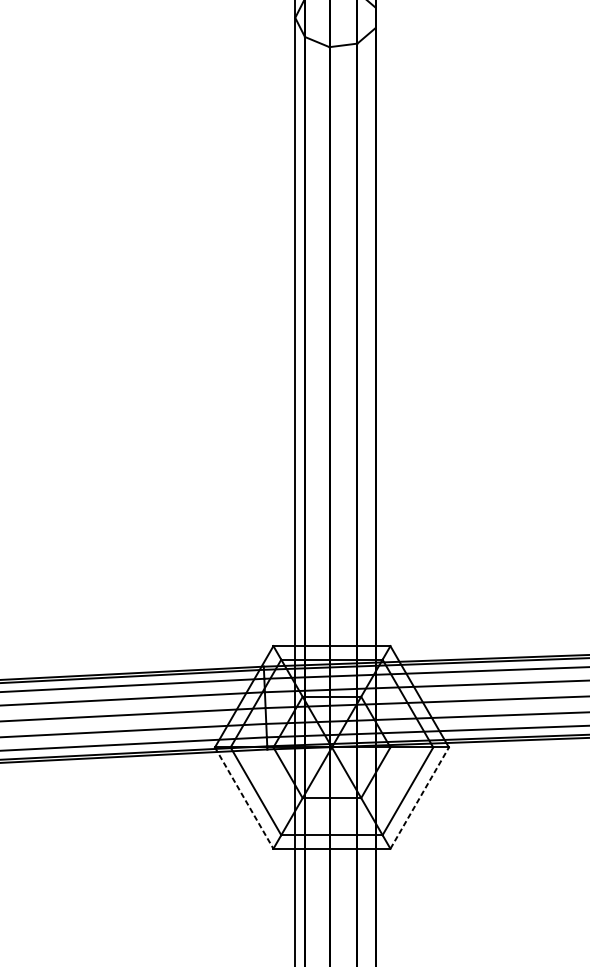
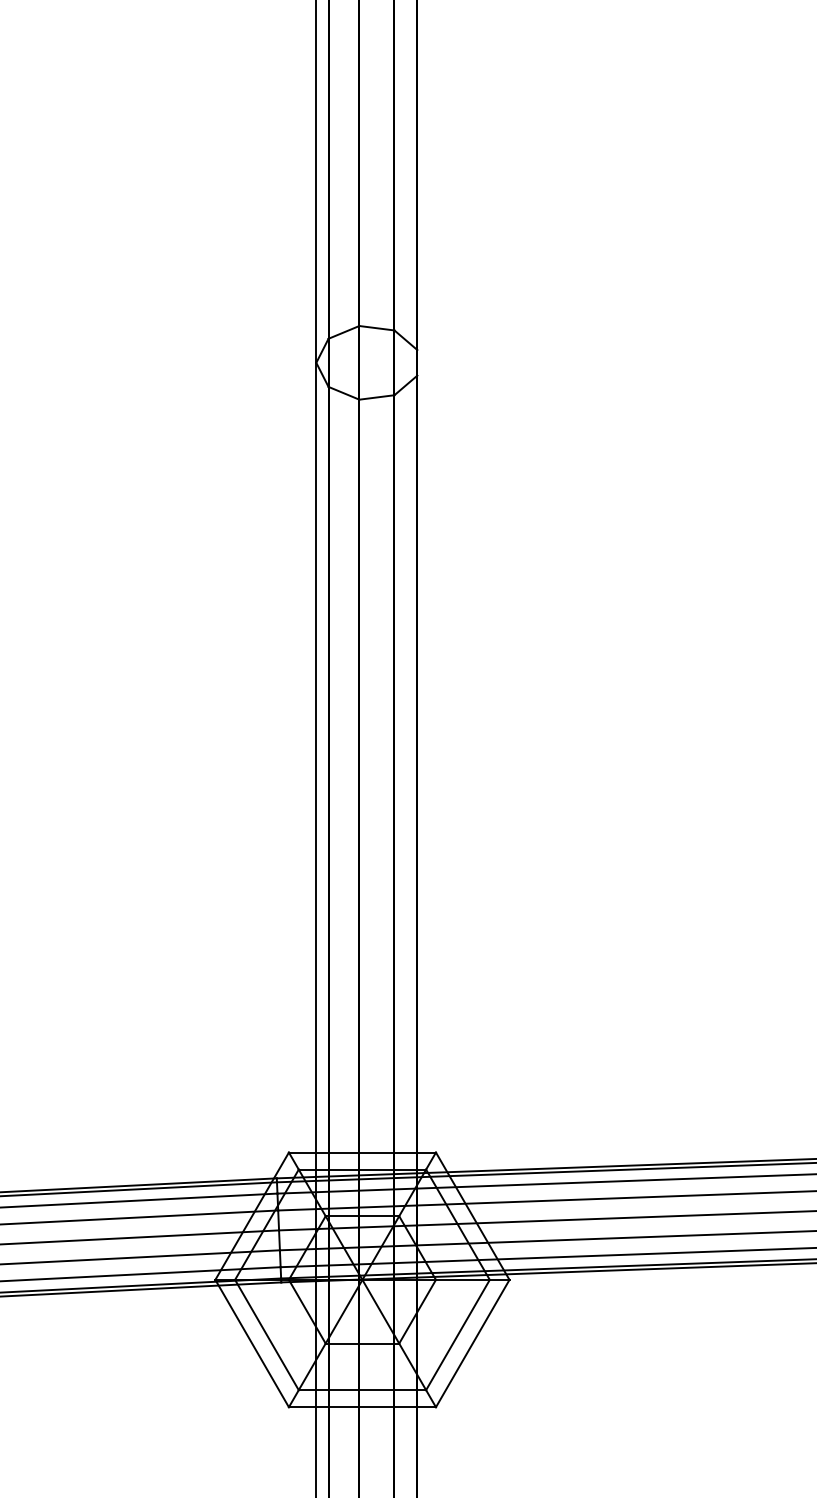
line: (244, 798) -> (252, 1343), dashed -> solid
line: (419, 798) -> (472, 1343), dashed -> solid

